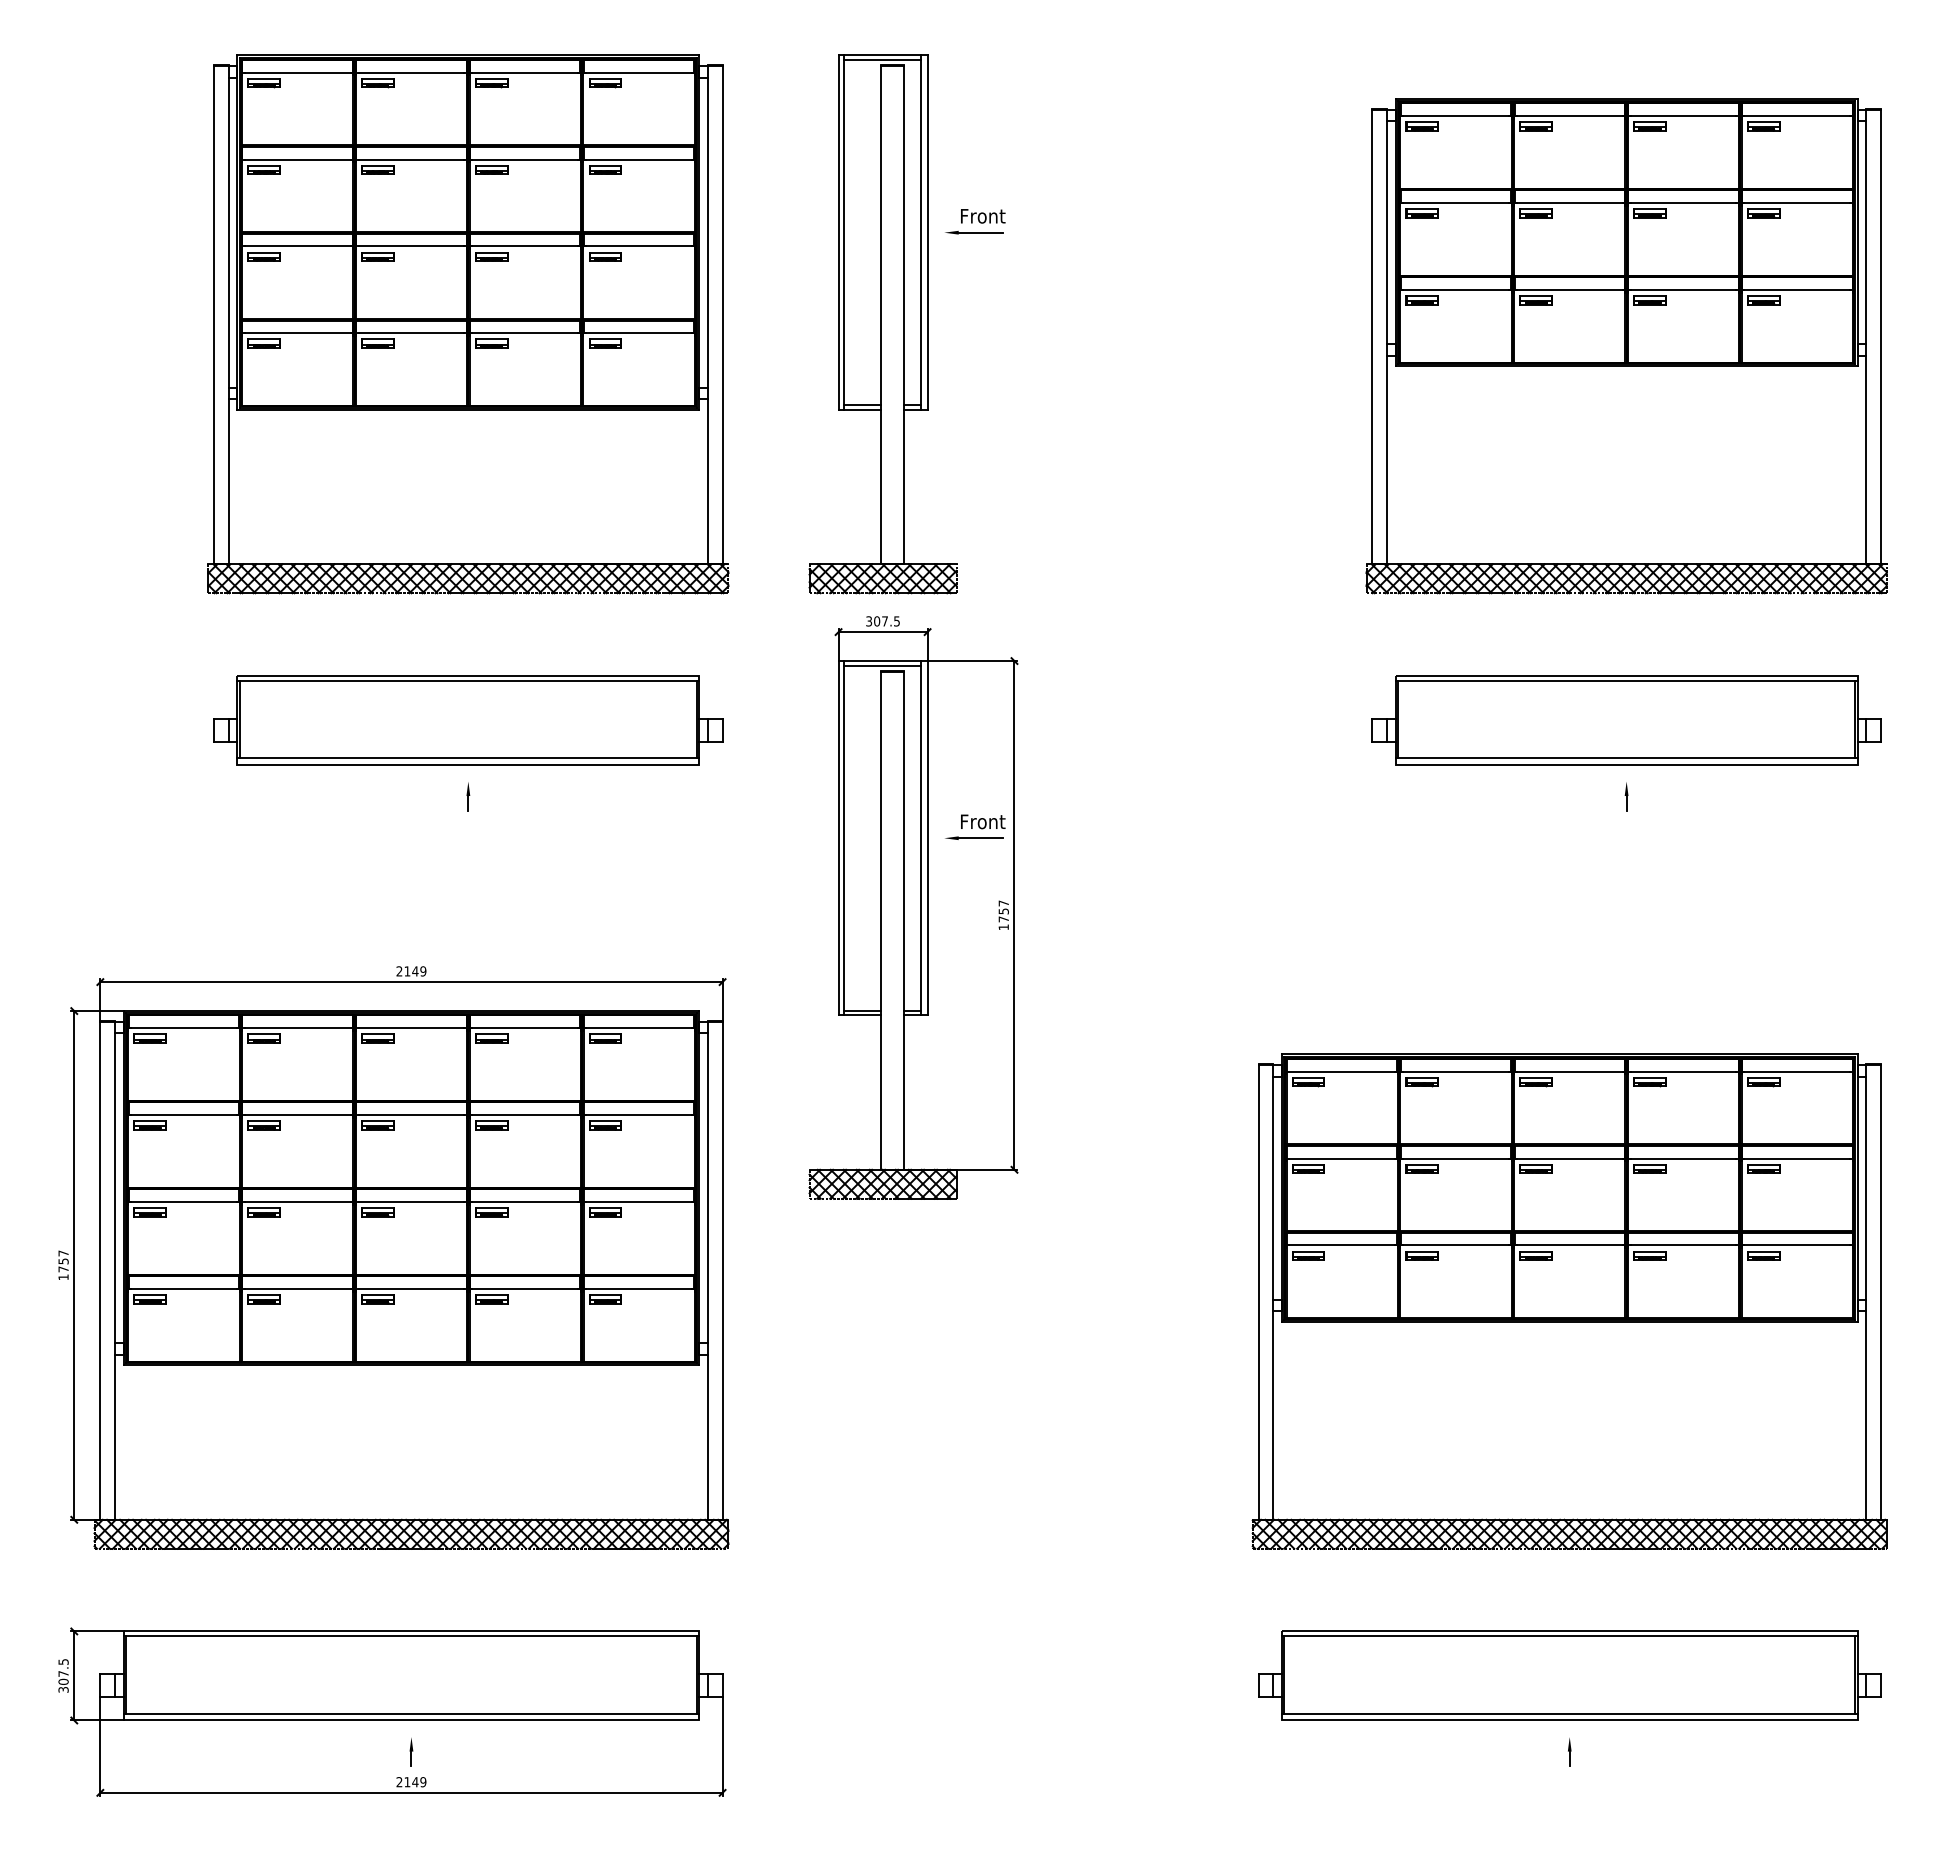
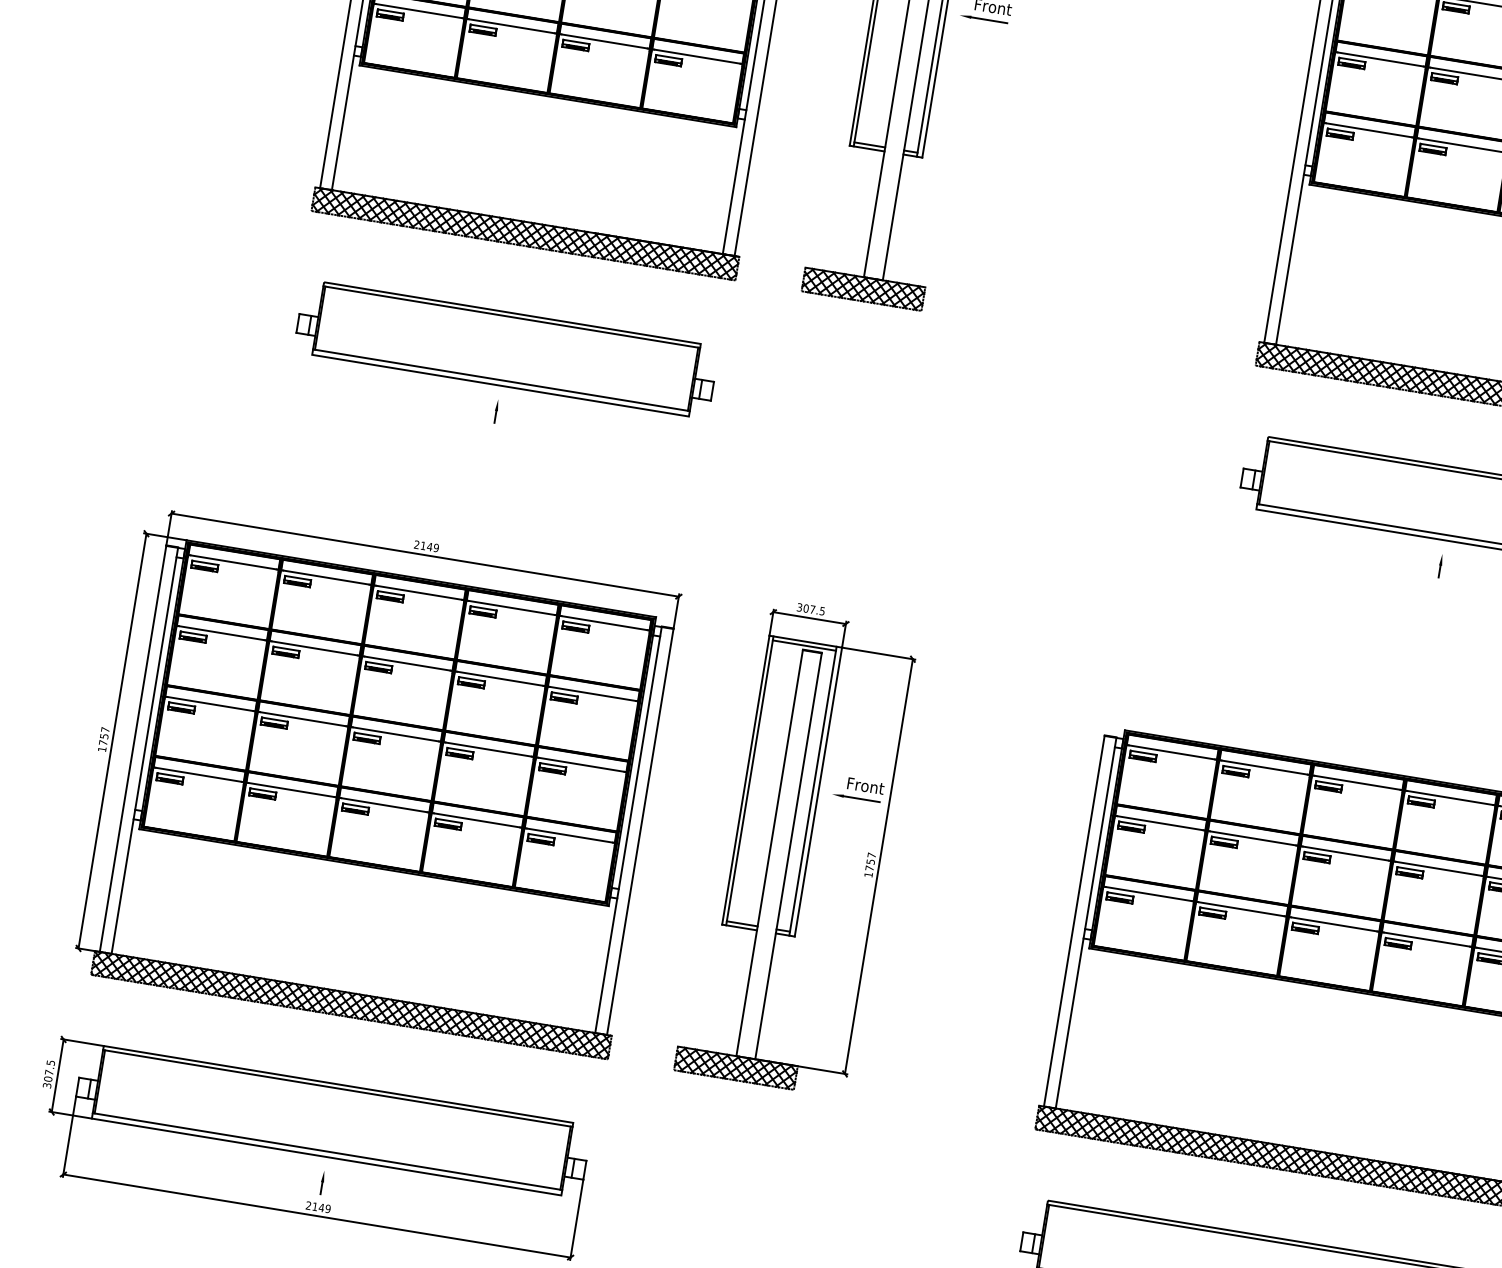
part: (913, 907) -> (797, 846), moved

